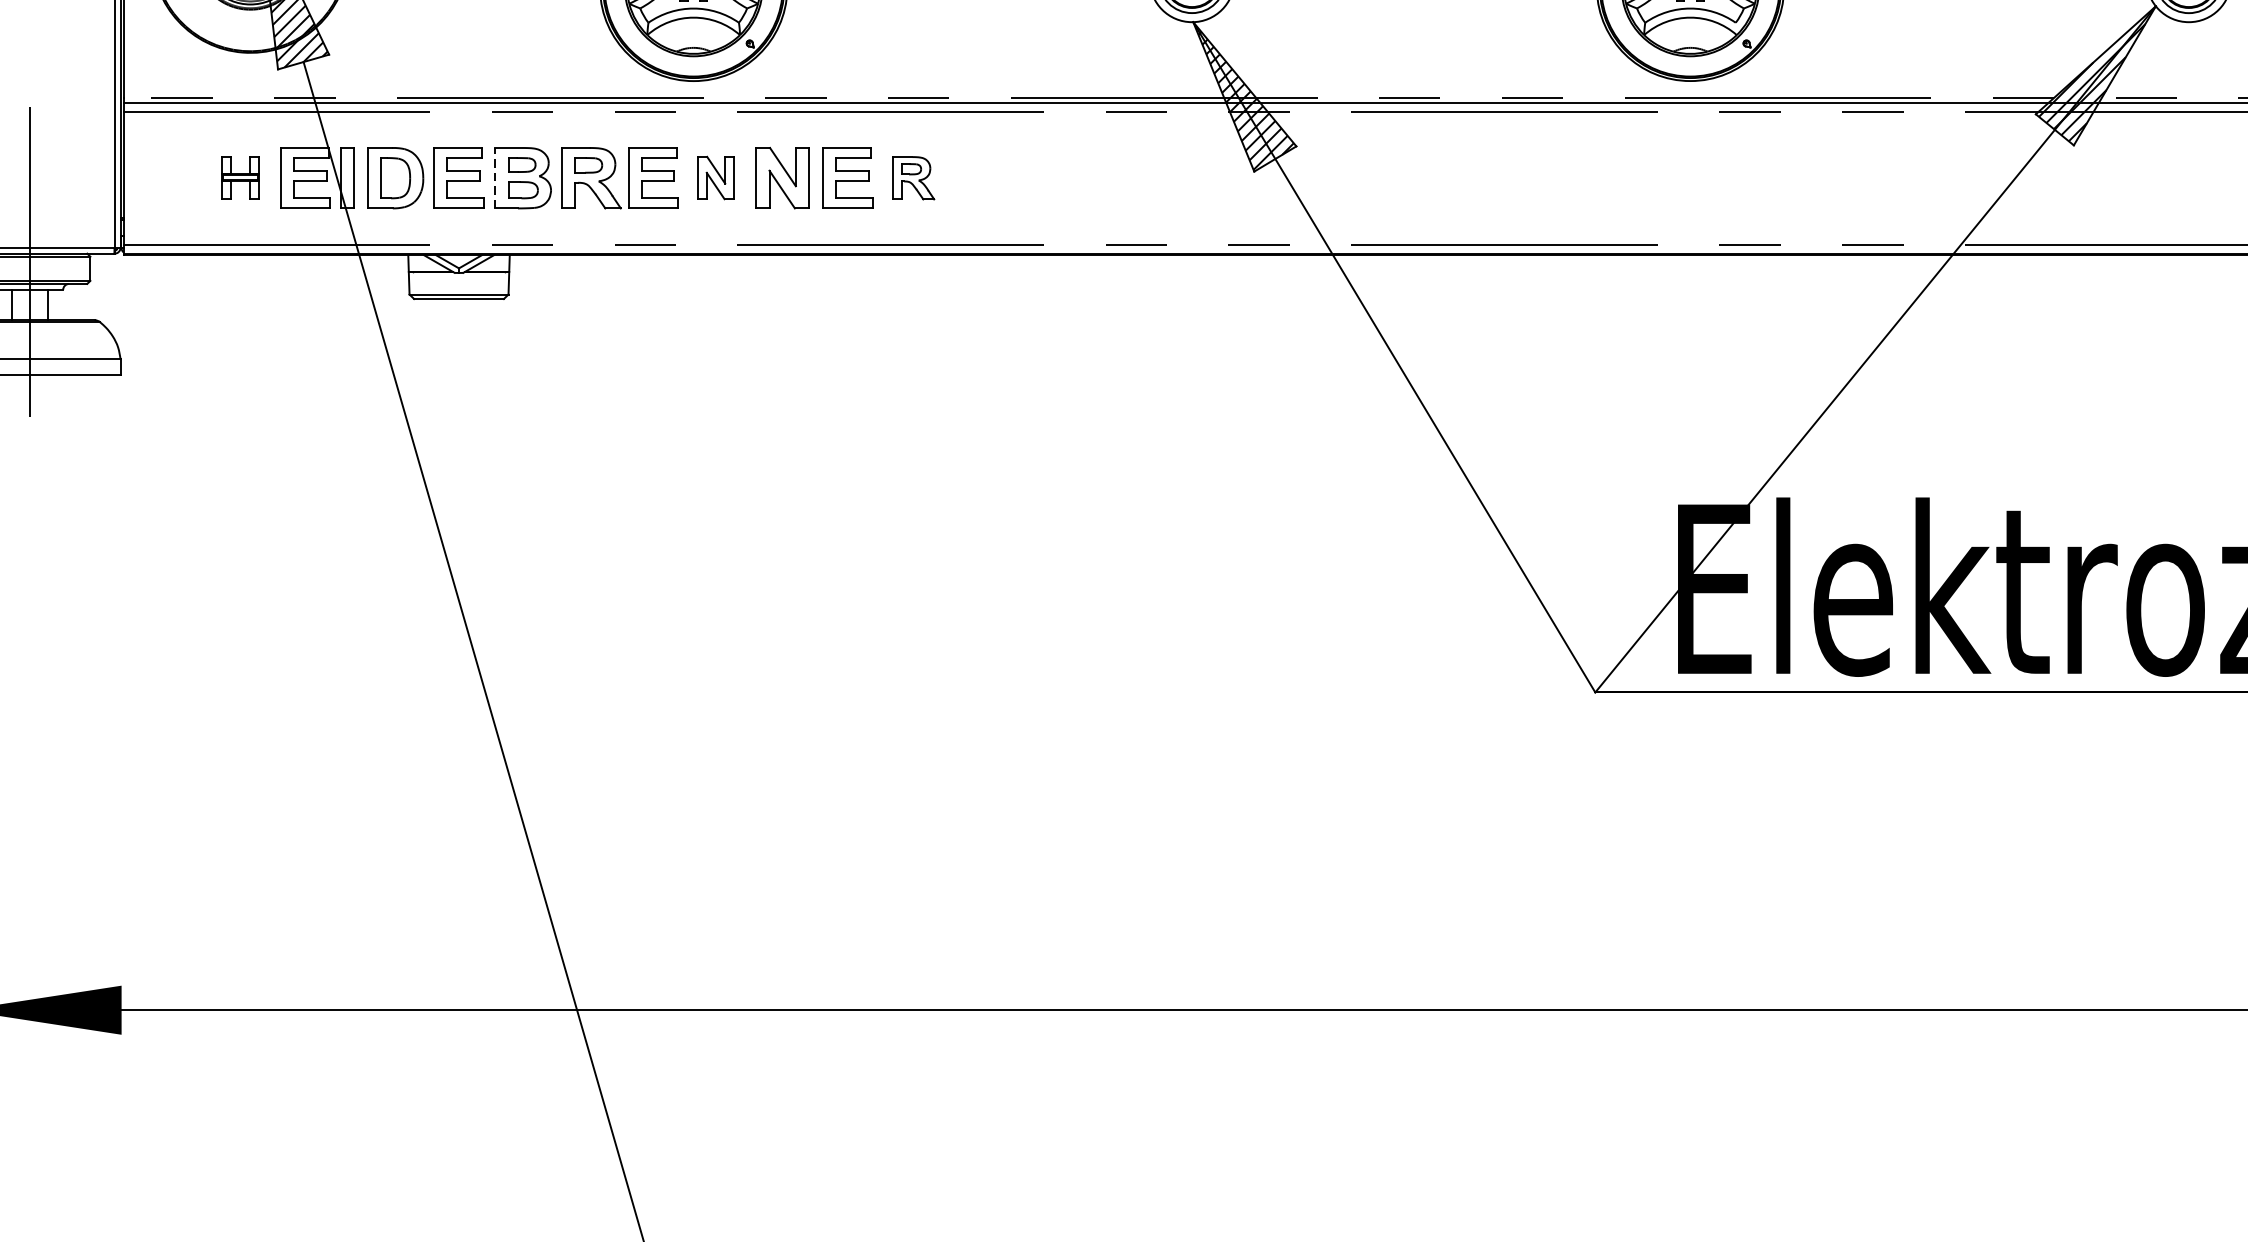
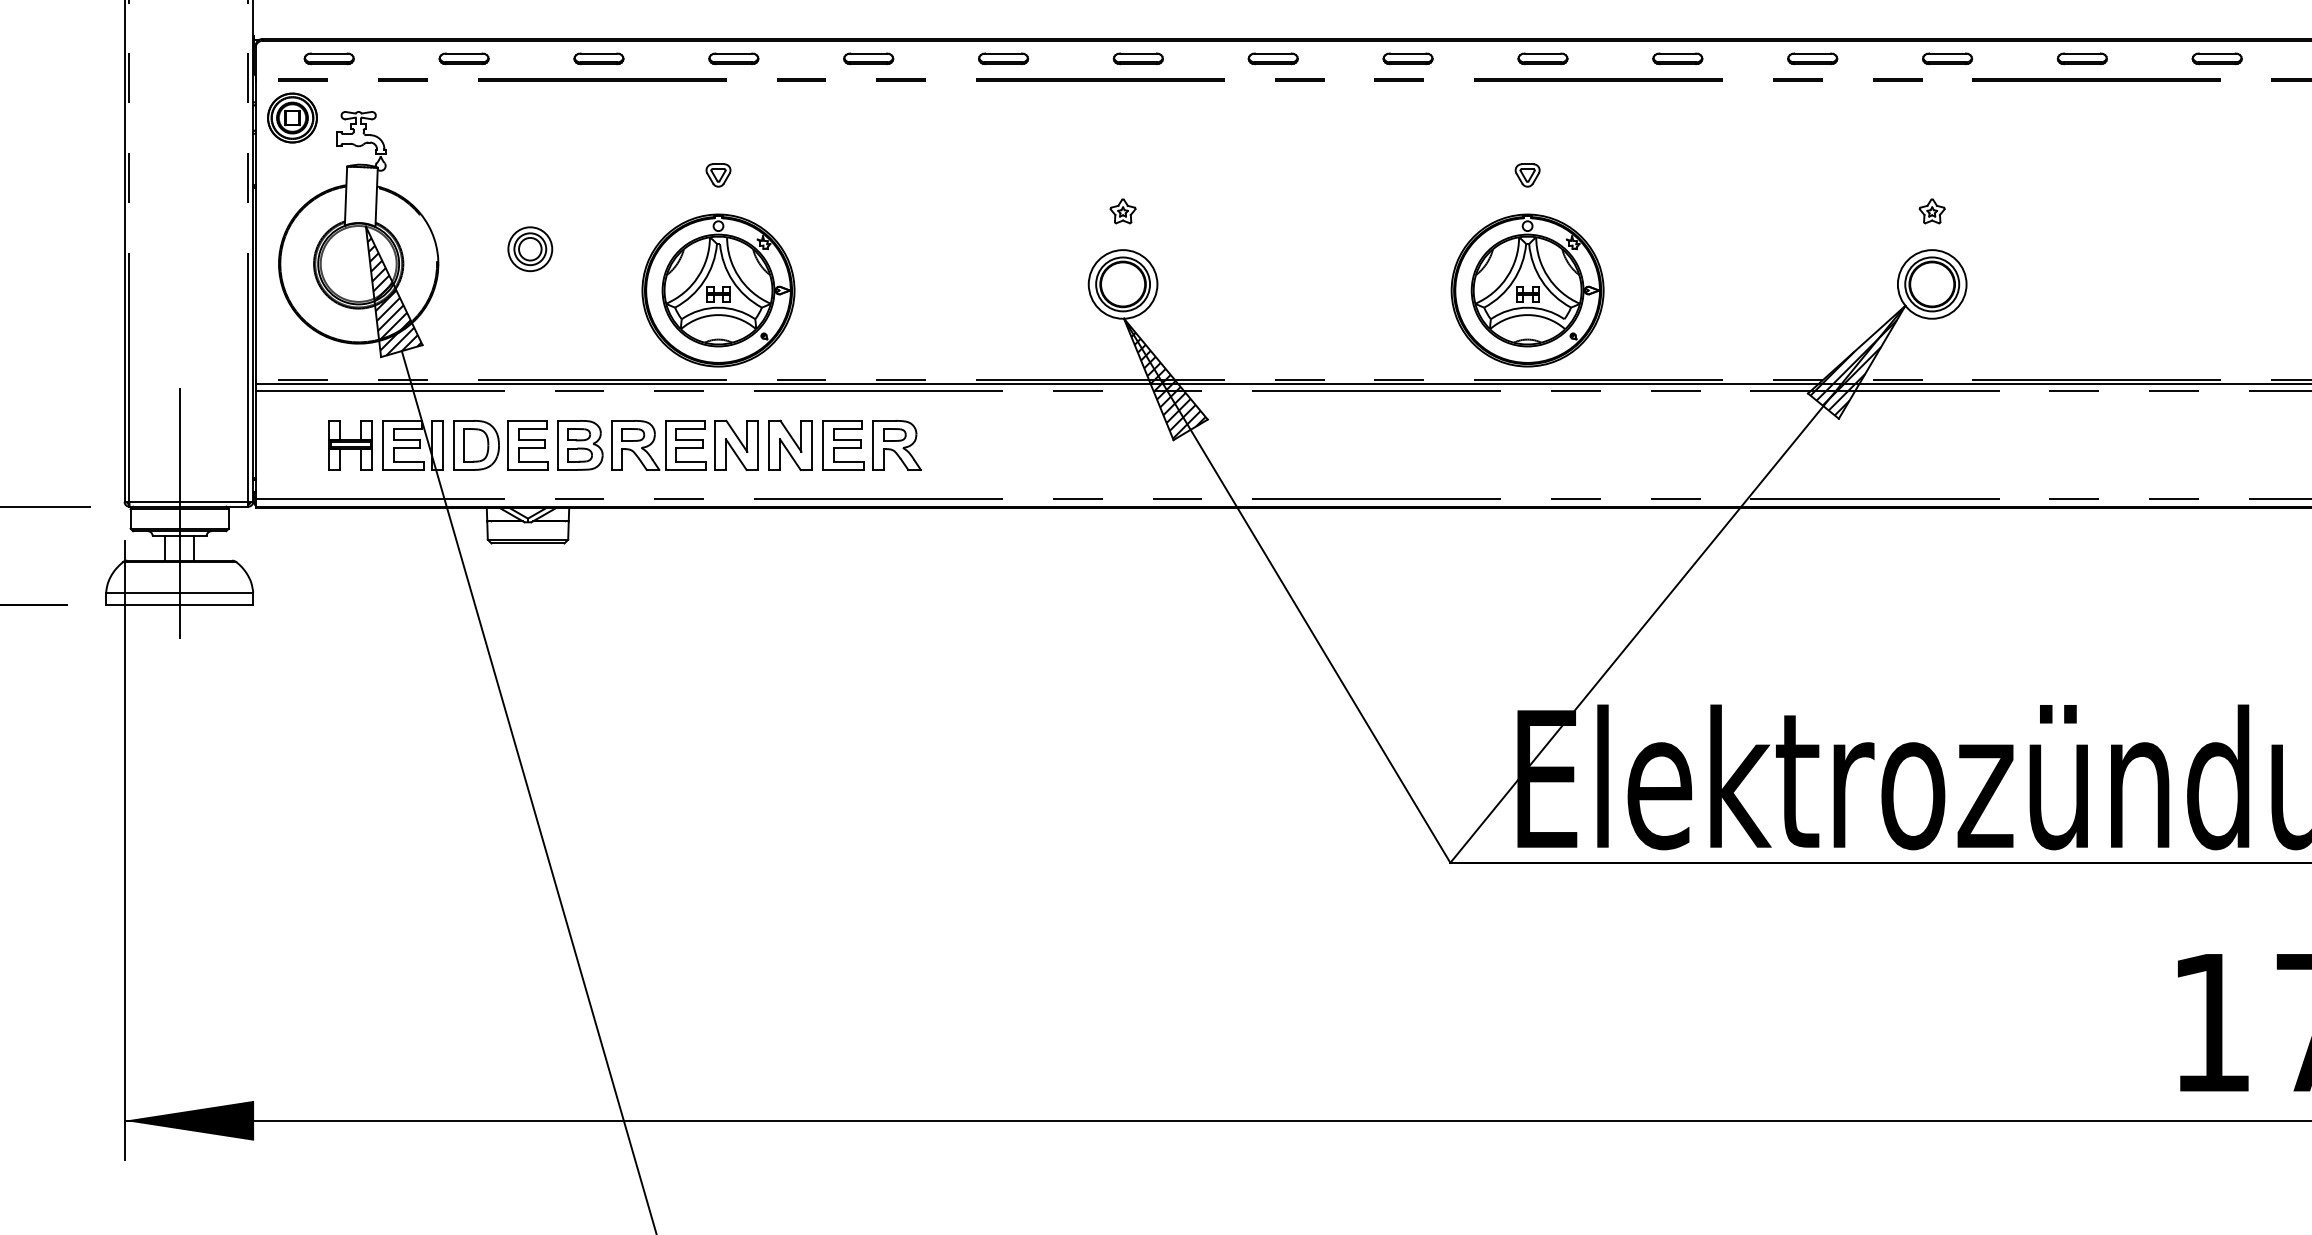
part: (715, 177) -> (736, 444), size x1.43
part: (240, 178) -> (350, 445), size x1.43
line: (495, 178) -> (557, 445), dashed -> solid
part: (912, 178) -> (896, 445), size x1.43

